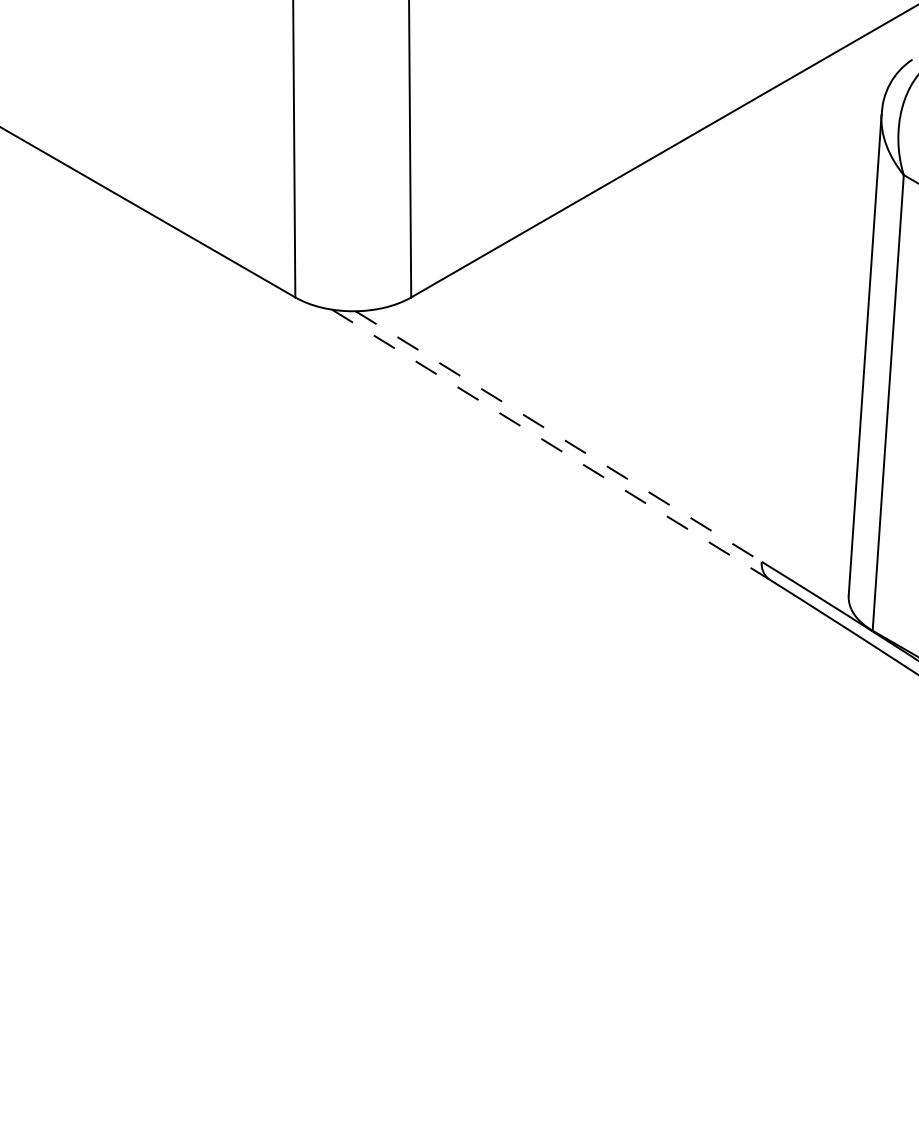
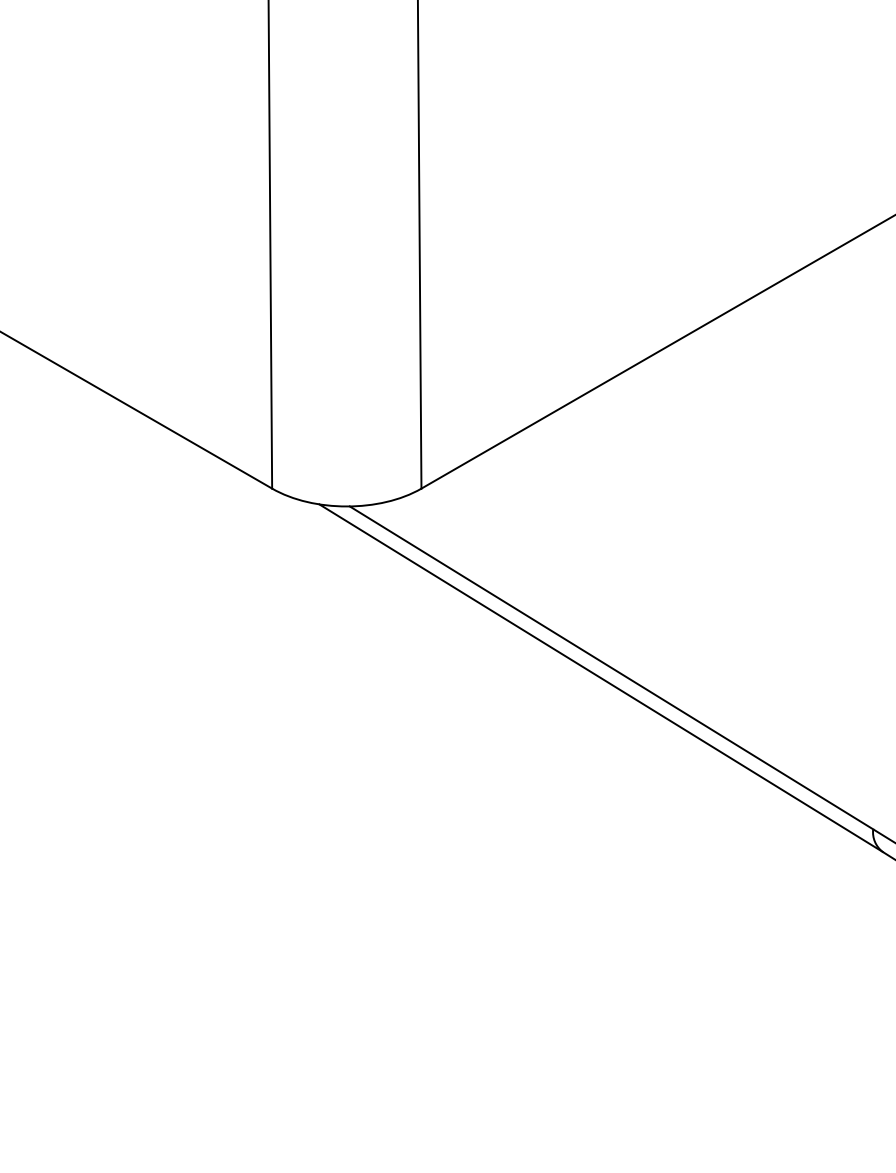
line: (558, 436) -> (611, 667), dashed -> solid
line: (550, 444) -> (600, 678), dashed -> solid

